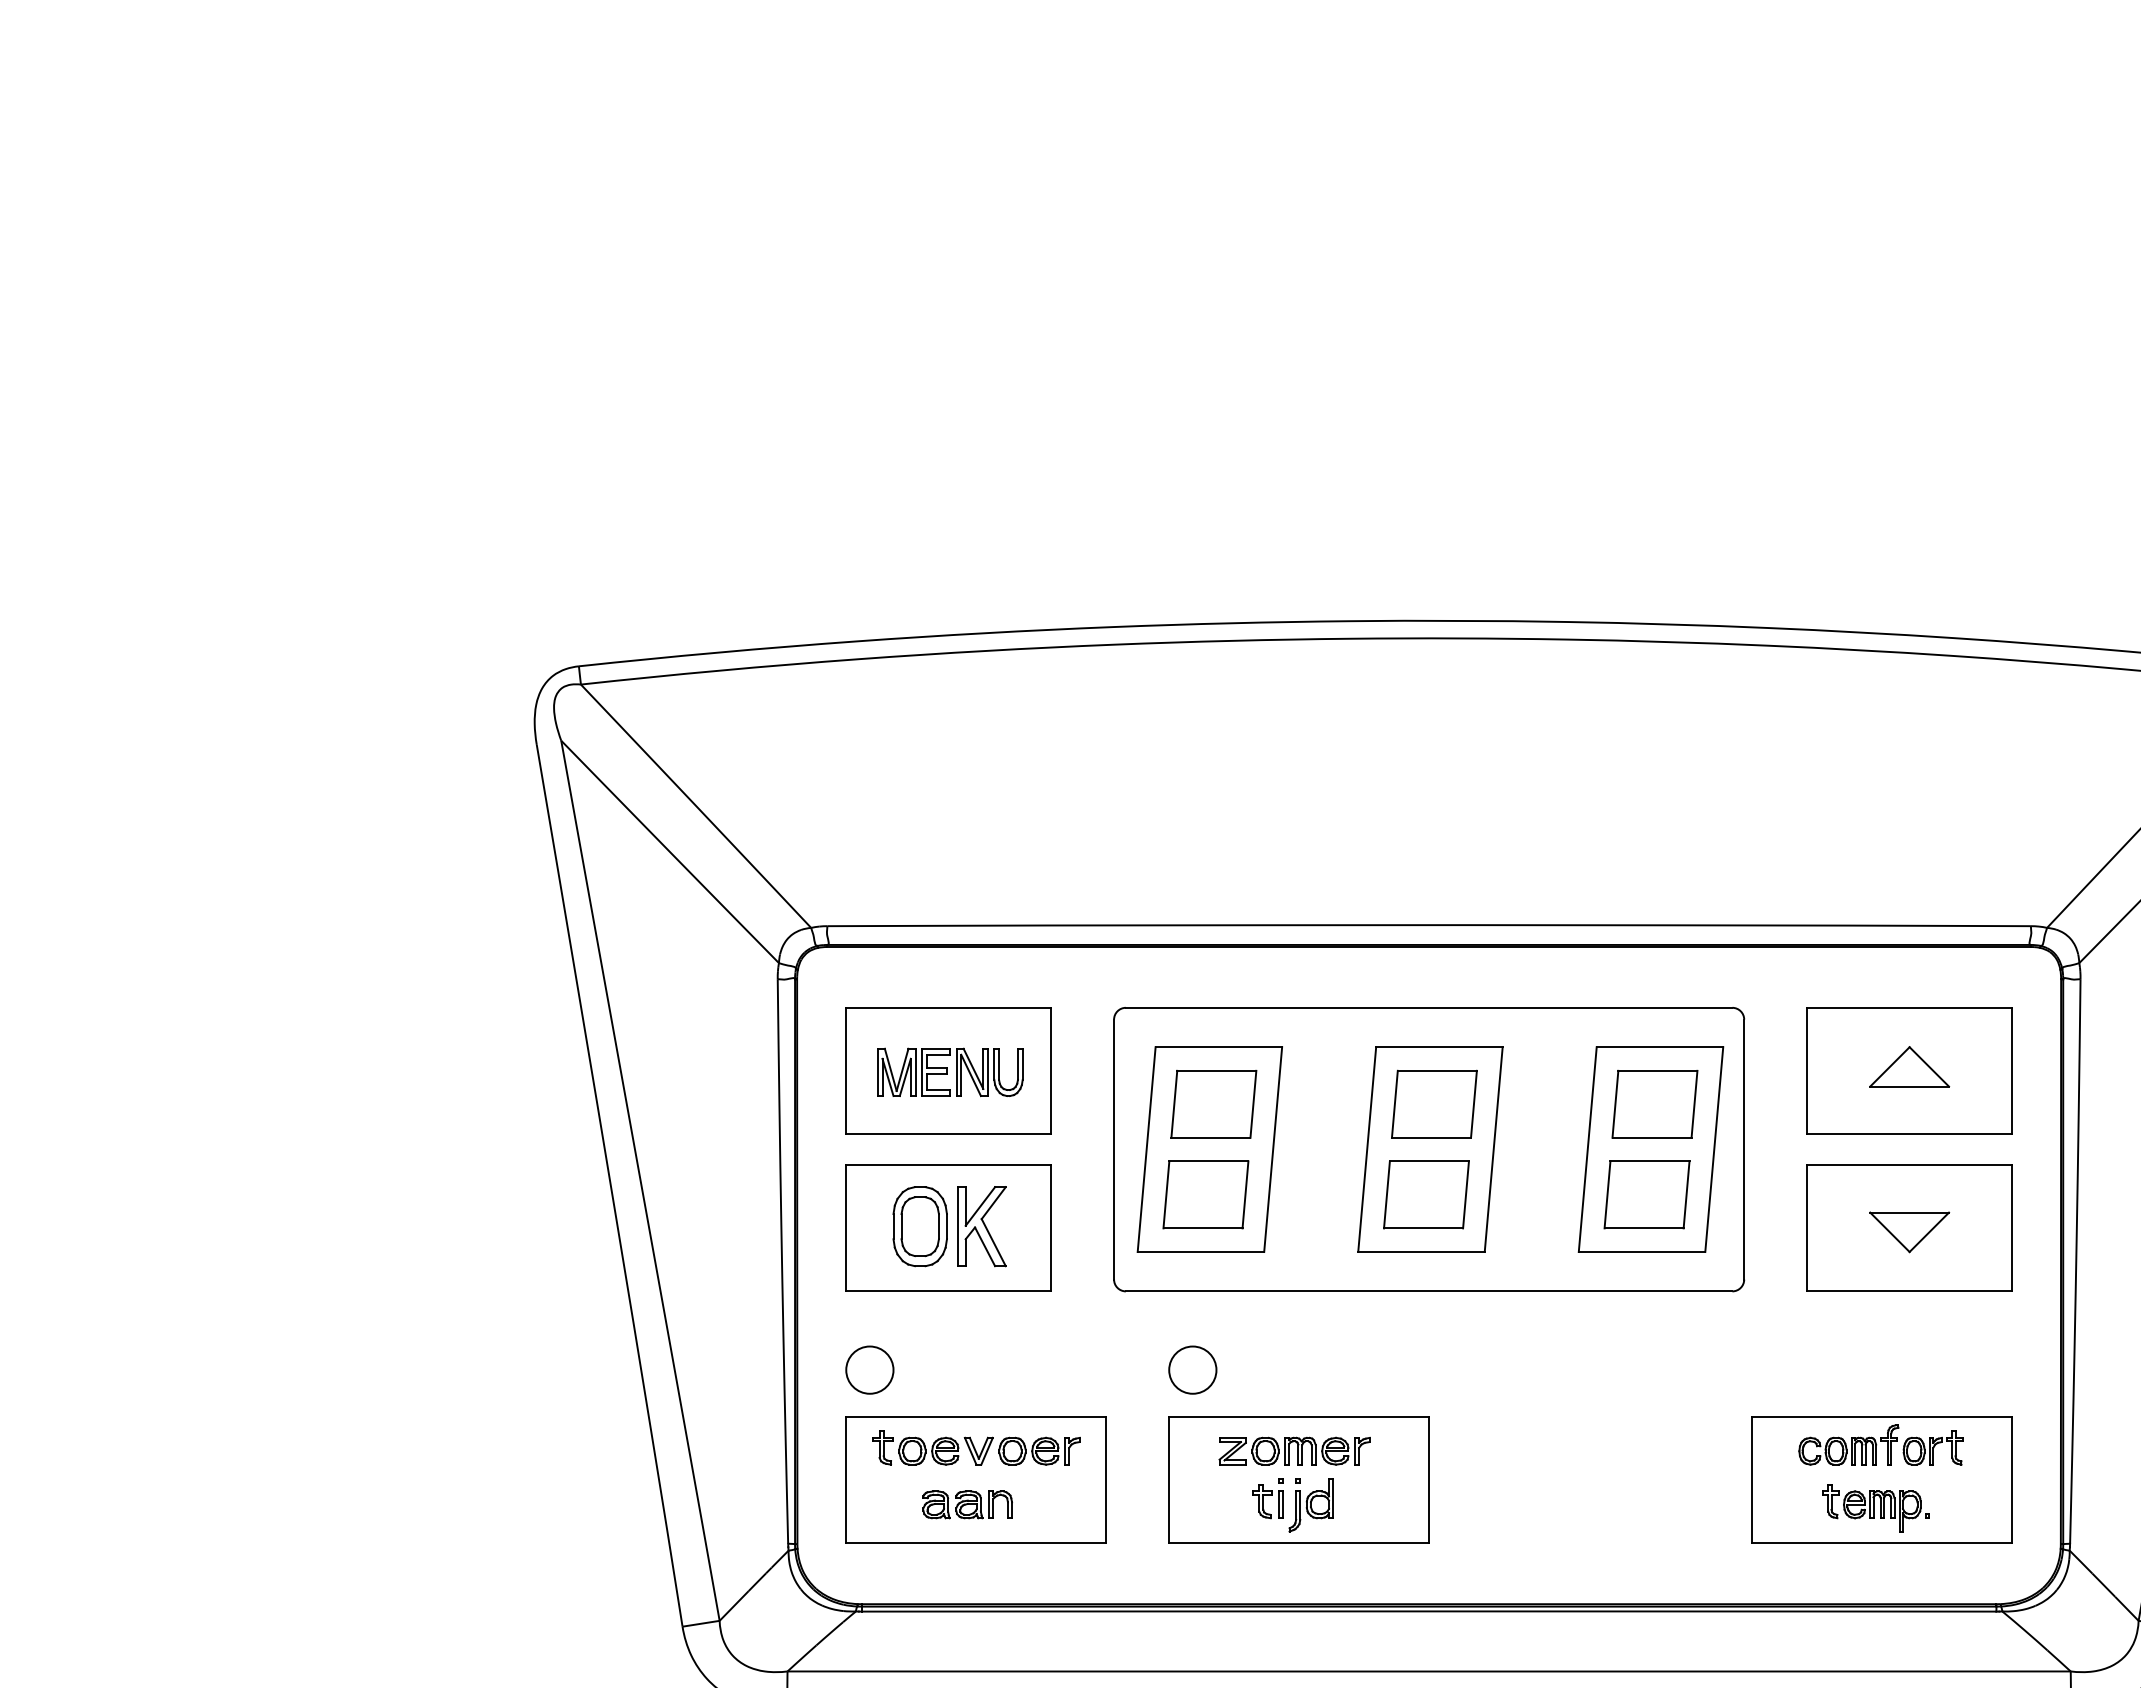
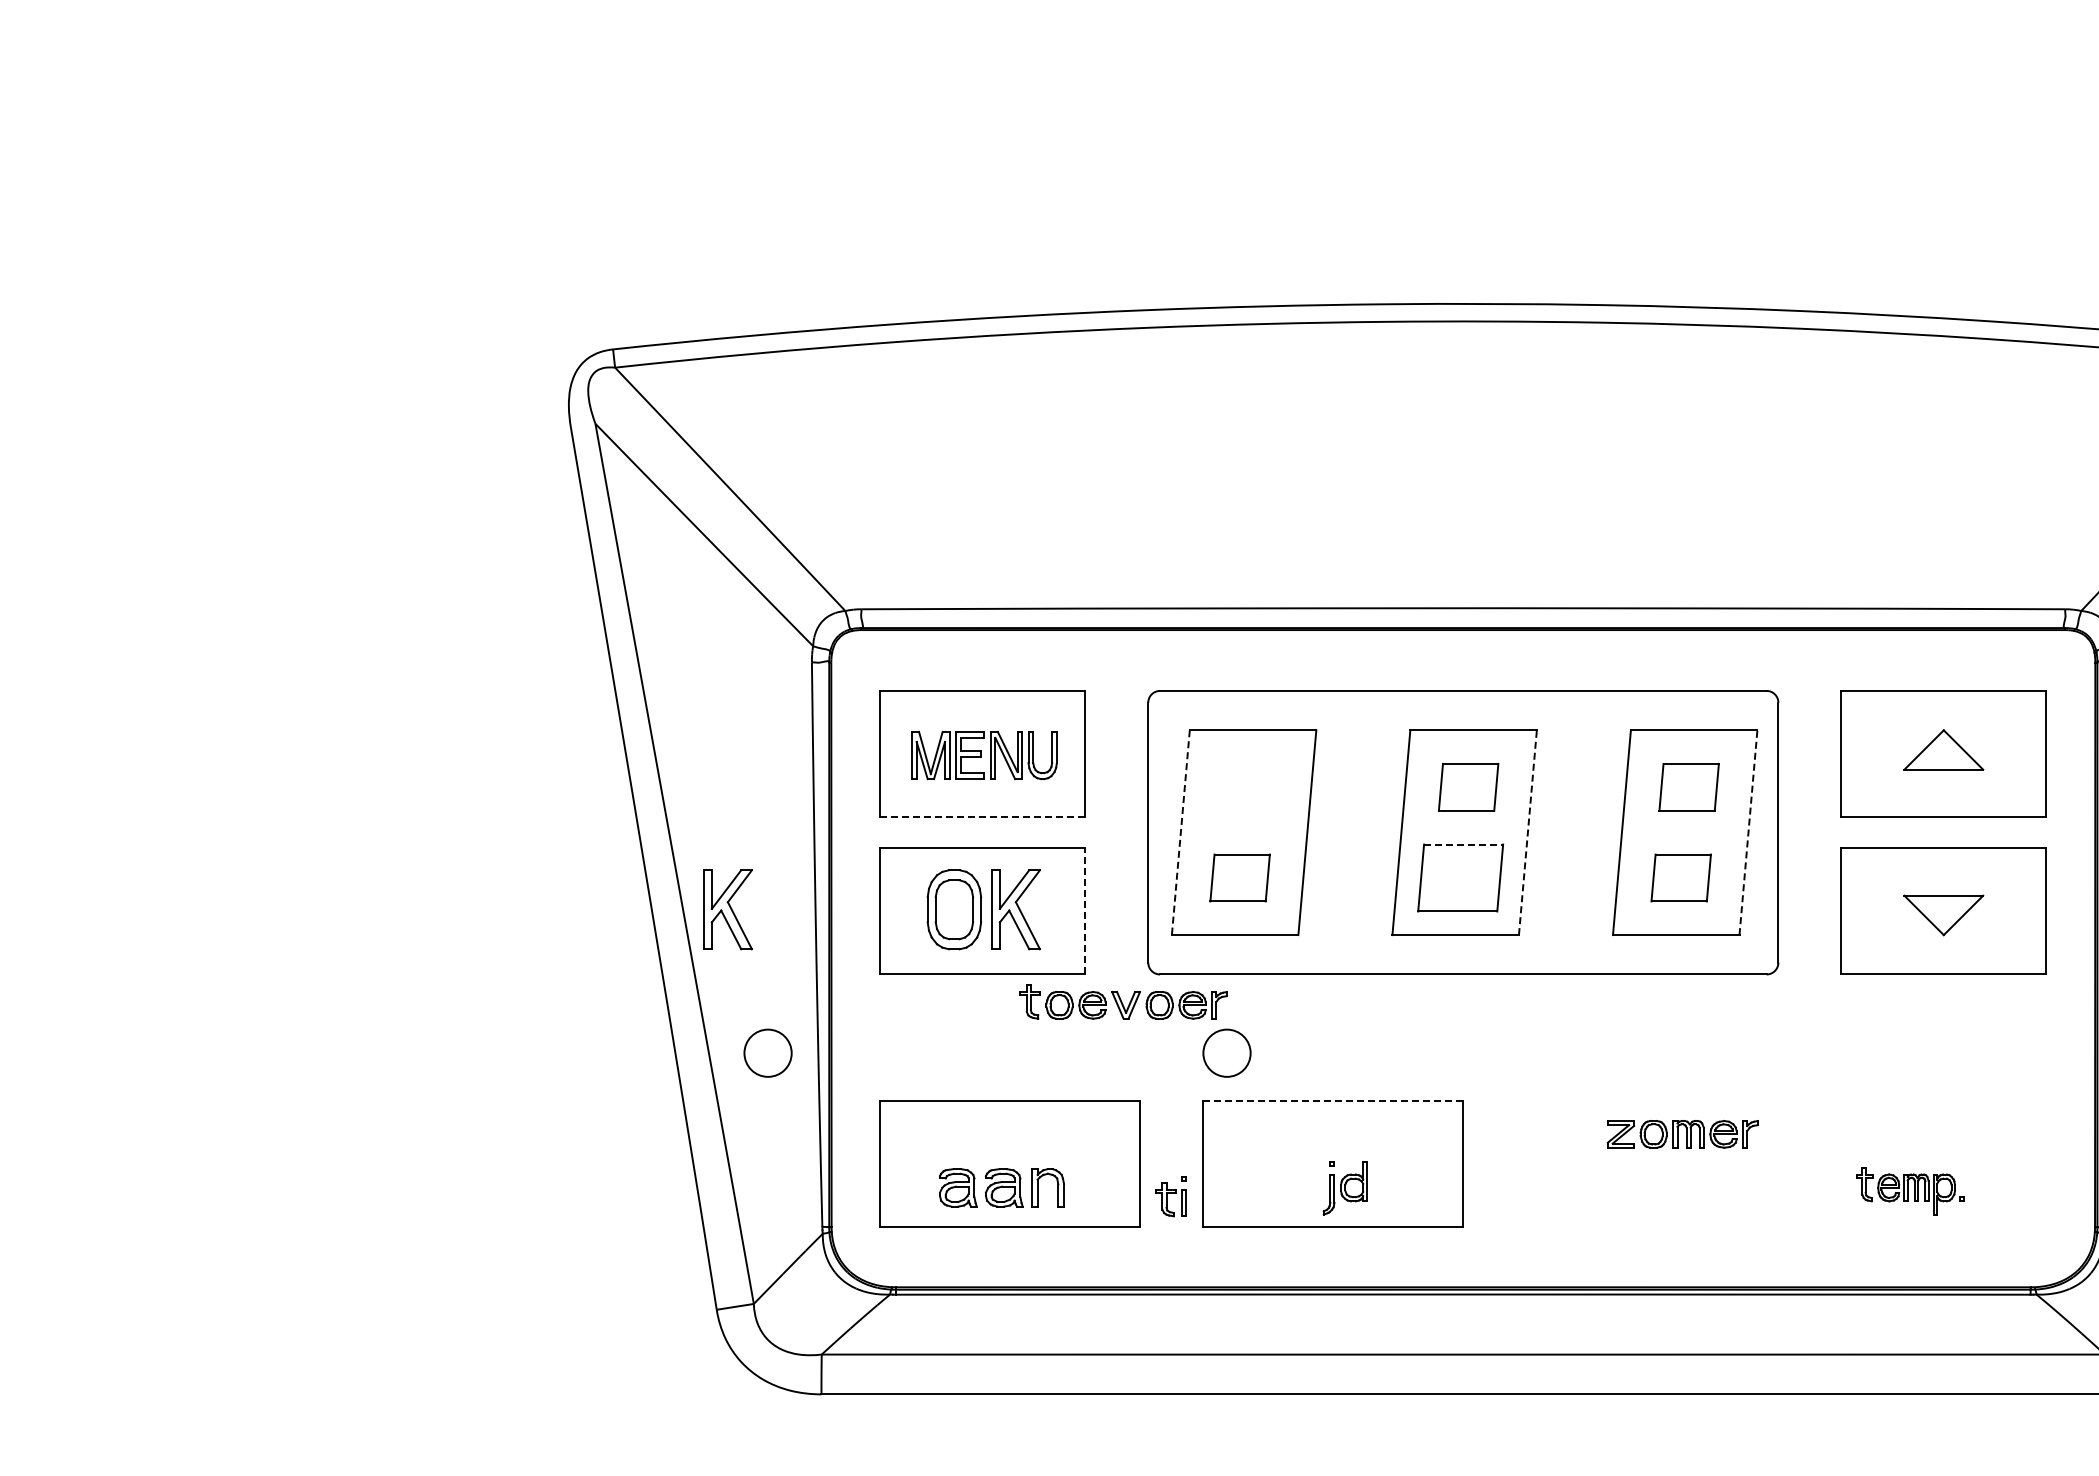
part: (1434, 1103) -> (1468, 786), size x0.7
part: (1654, 1103) -> (1688, 786), size x0.7
part: (1213, 1104) -> (1247, 787), removed
line: (949, 1133) -> (983, 816), solid -> dashed
line: (1146, 1149) -> (1180, 832), solid -> dashed
line: (1493, 1149) -> (1527, 832), solid -> dashed
line: (1714, 1149) -> (1748, 832), solid -> dashed
line: (1429, 1161) -> (1463, 844), solid -> dashed
part: (1205, 1194) -> (1239, 877), size x0.7
part: (1646, 1194) -> (1680, 877), size x0.7
part: (693, 1226) -> (727, 909), added
line: (1051, 1227) -> (1085, 910), solid -> dashed
circle: (869, 1369) -> (767, 1052), moved
line: (1299, 1417) -> (1333, 1100), solid -> dashed
part: (976, 1447) -> (1123, 1001), moved
part: (1294, 1450) -> (1682, 1133), moved
part: (1881, 1479) -> (1915, 1162), removed
part: (1267, 1498) -> (1170, 1196), moved
part: (967, 1504) -> (1001, 1187), size x1.4

